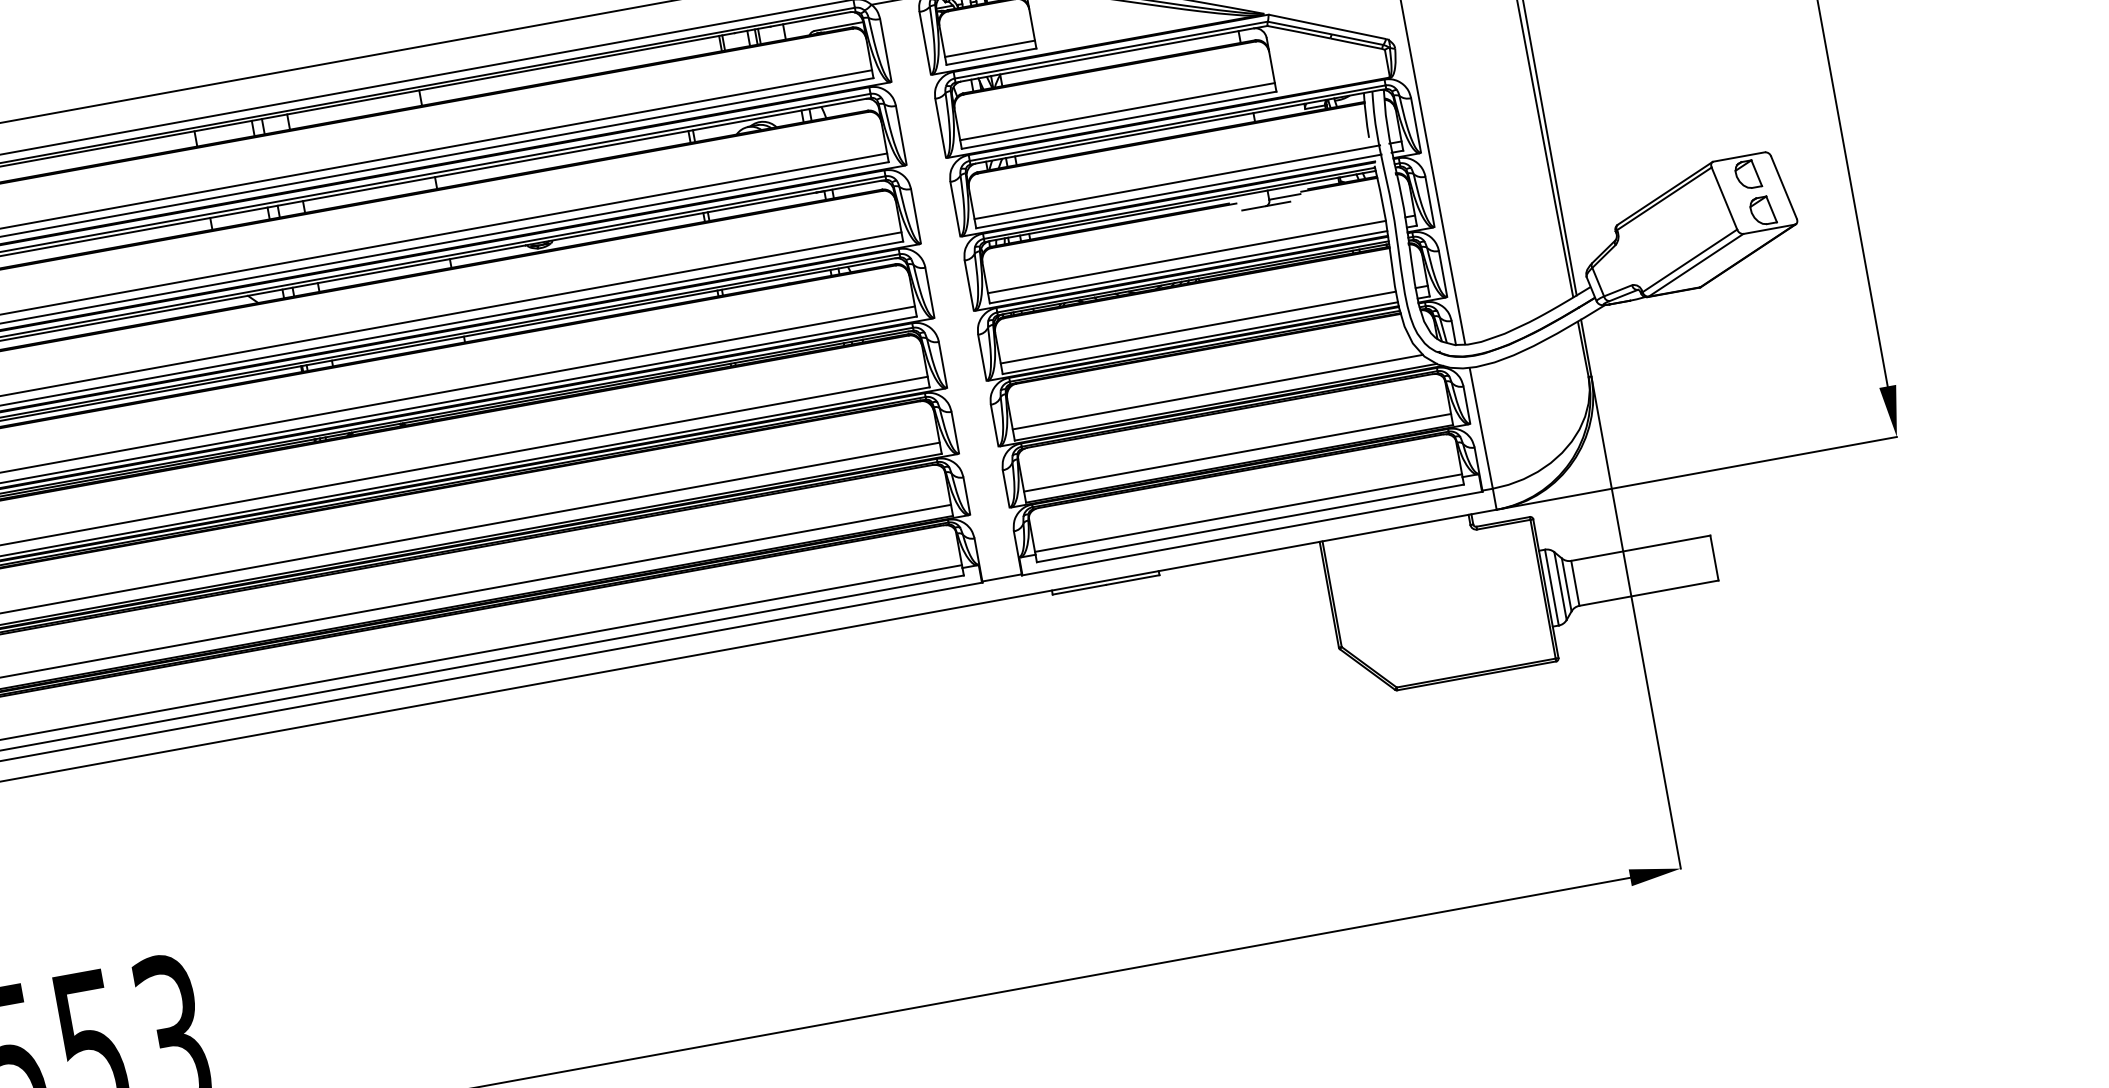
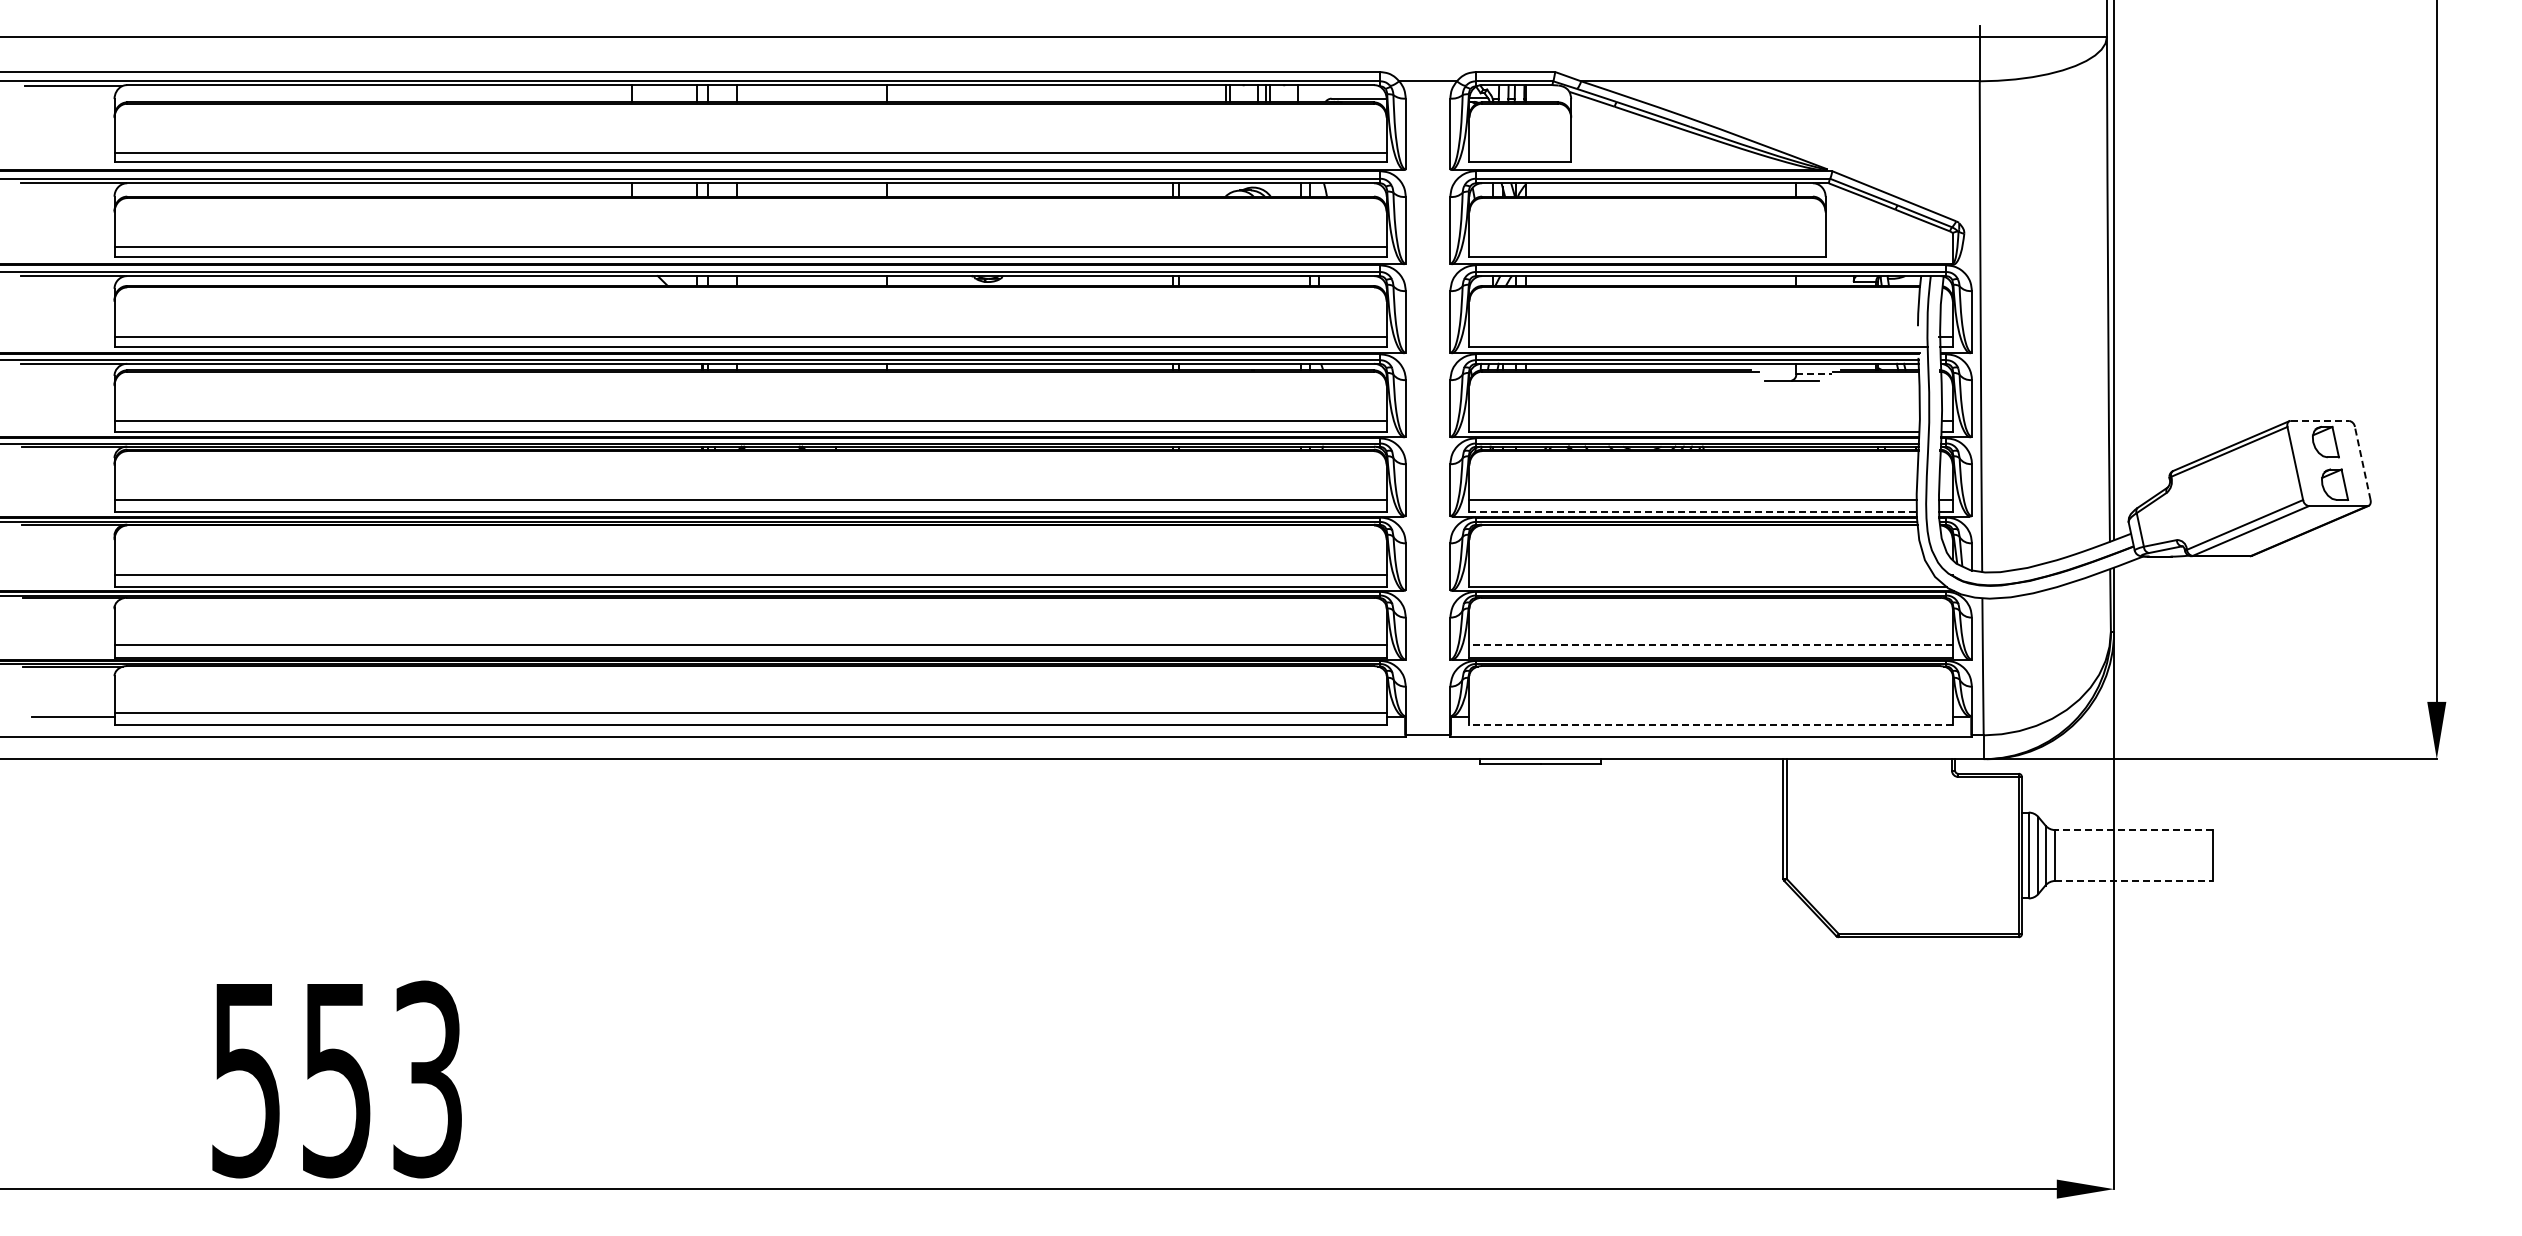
line: (990, 49) -> (1520, 153), removed
line: (1117, 111) -> (1647, 247), removed
line: (1739, 156) -> (2320, 420), solid -> dashed
line: (1176, 182) -> (1698, 336), removed
line: (1783, 187) -> (2362, 463), solid -> dashed
line: (1284, 197) -> (1813, 374), solid -> dashed
line: (1186, 257) -> (1694, 420), removed
line: (1200, 338) -> (1693, 512), solid -> dashed
line: (1217, 391) -> (1701, 574), removed
line: (1237, 453) -> (1711, 645), solid -> dashed
line: (1248, 513) -> (1710, 713), removed
line: (1250, 523) -> (1711, 725), solid -> dashed
line: (1640, 548) -> (2133, 830), solid -> dashed
line: (1648, 592) -> (2133, 880), solid -> dashed

